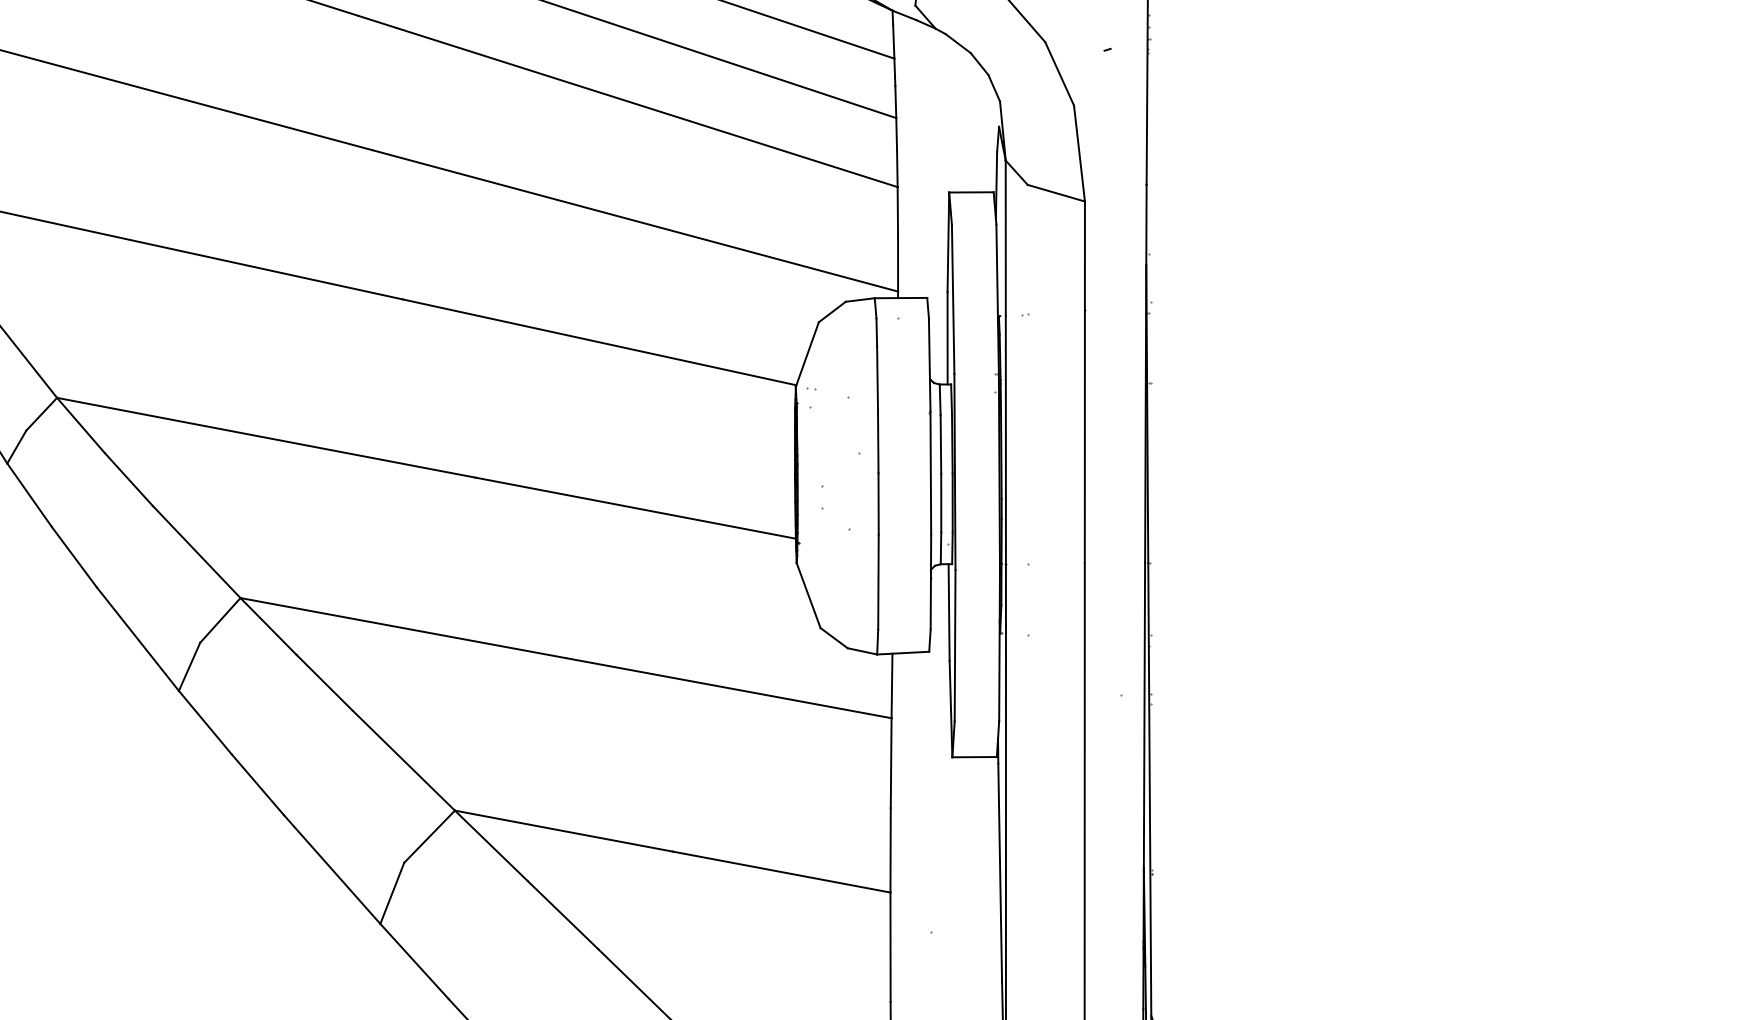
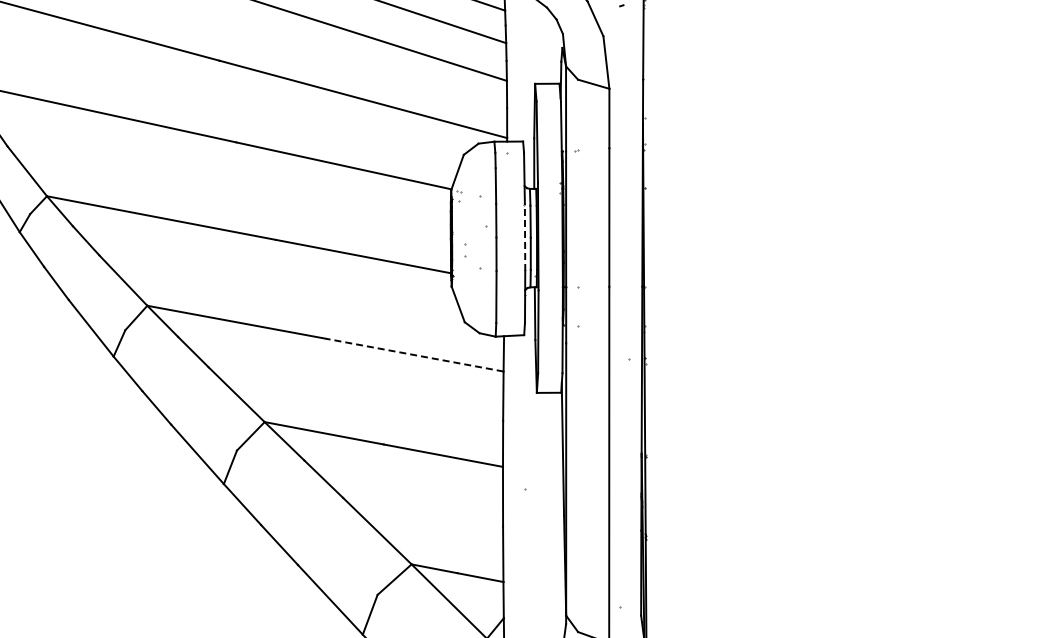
line: (931, 473) -> (525, 237), solid -> dashed
line: (728, 688) -> (414, 355), solid -> dashed

